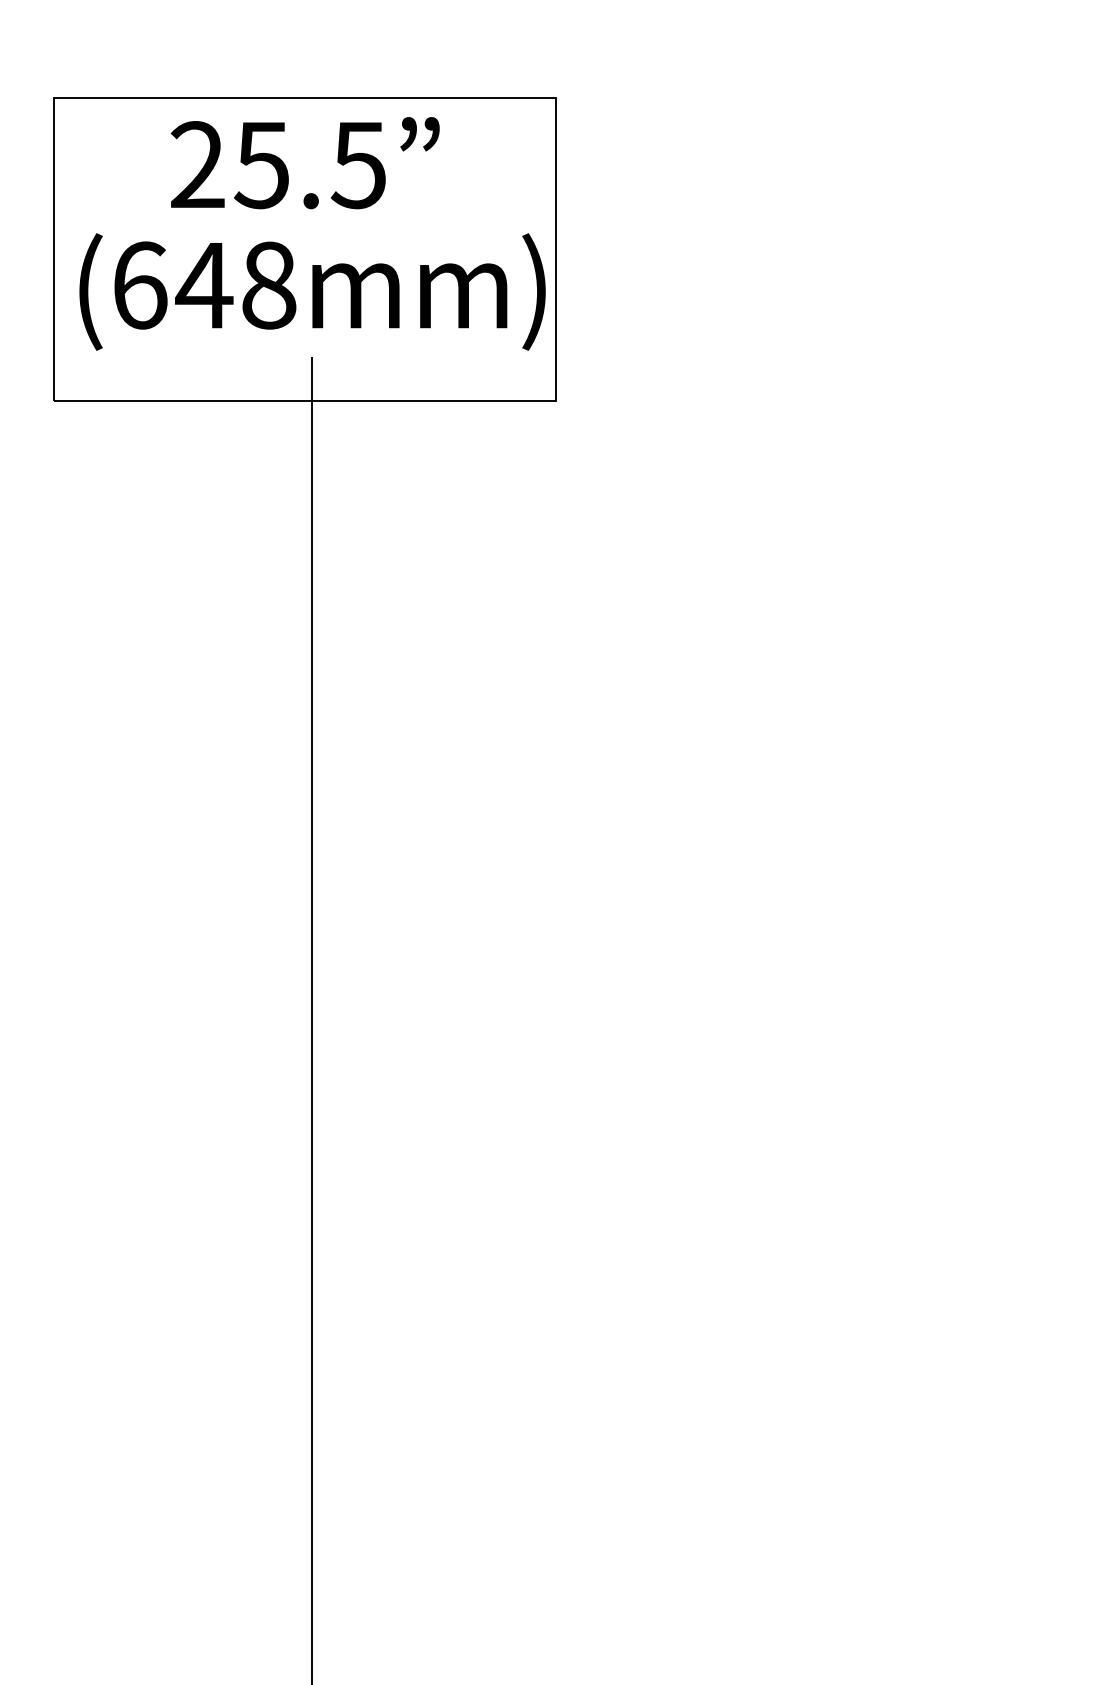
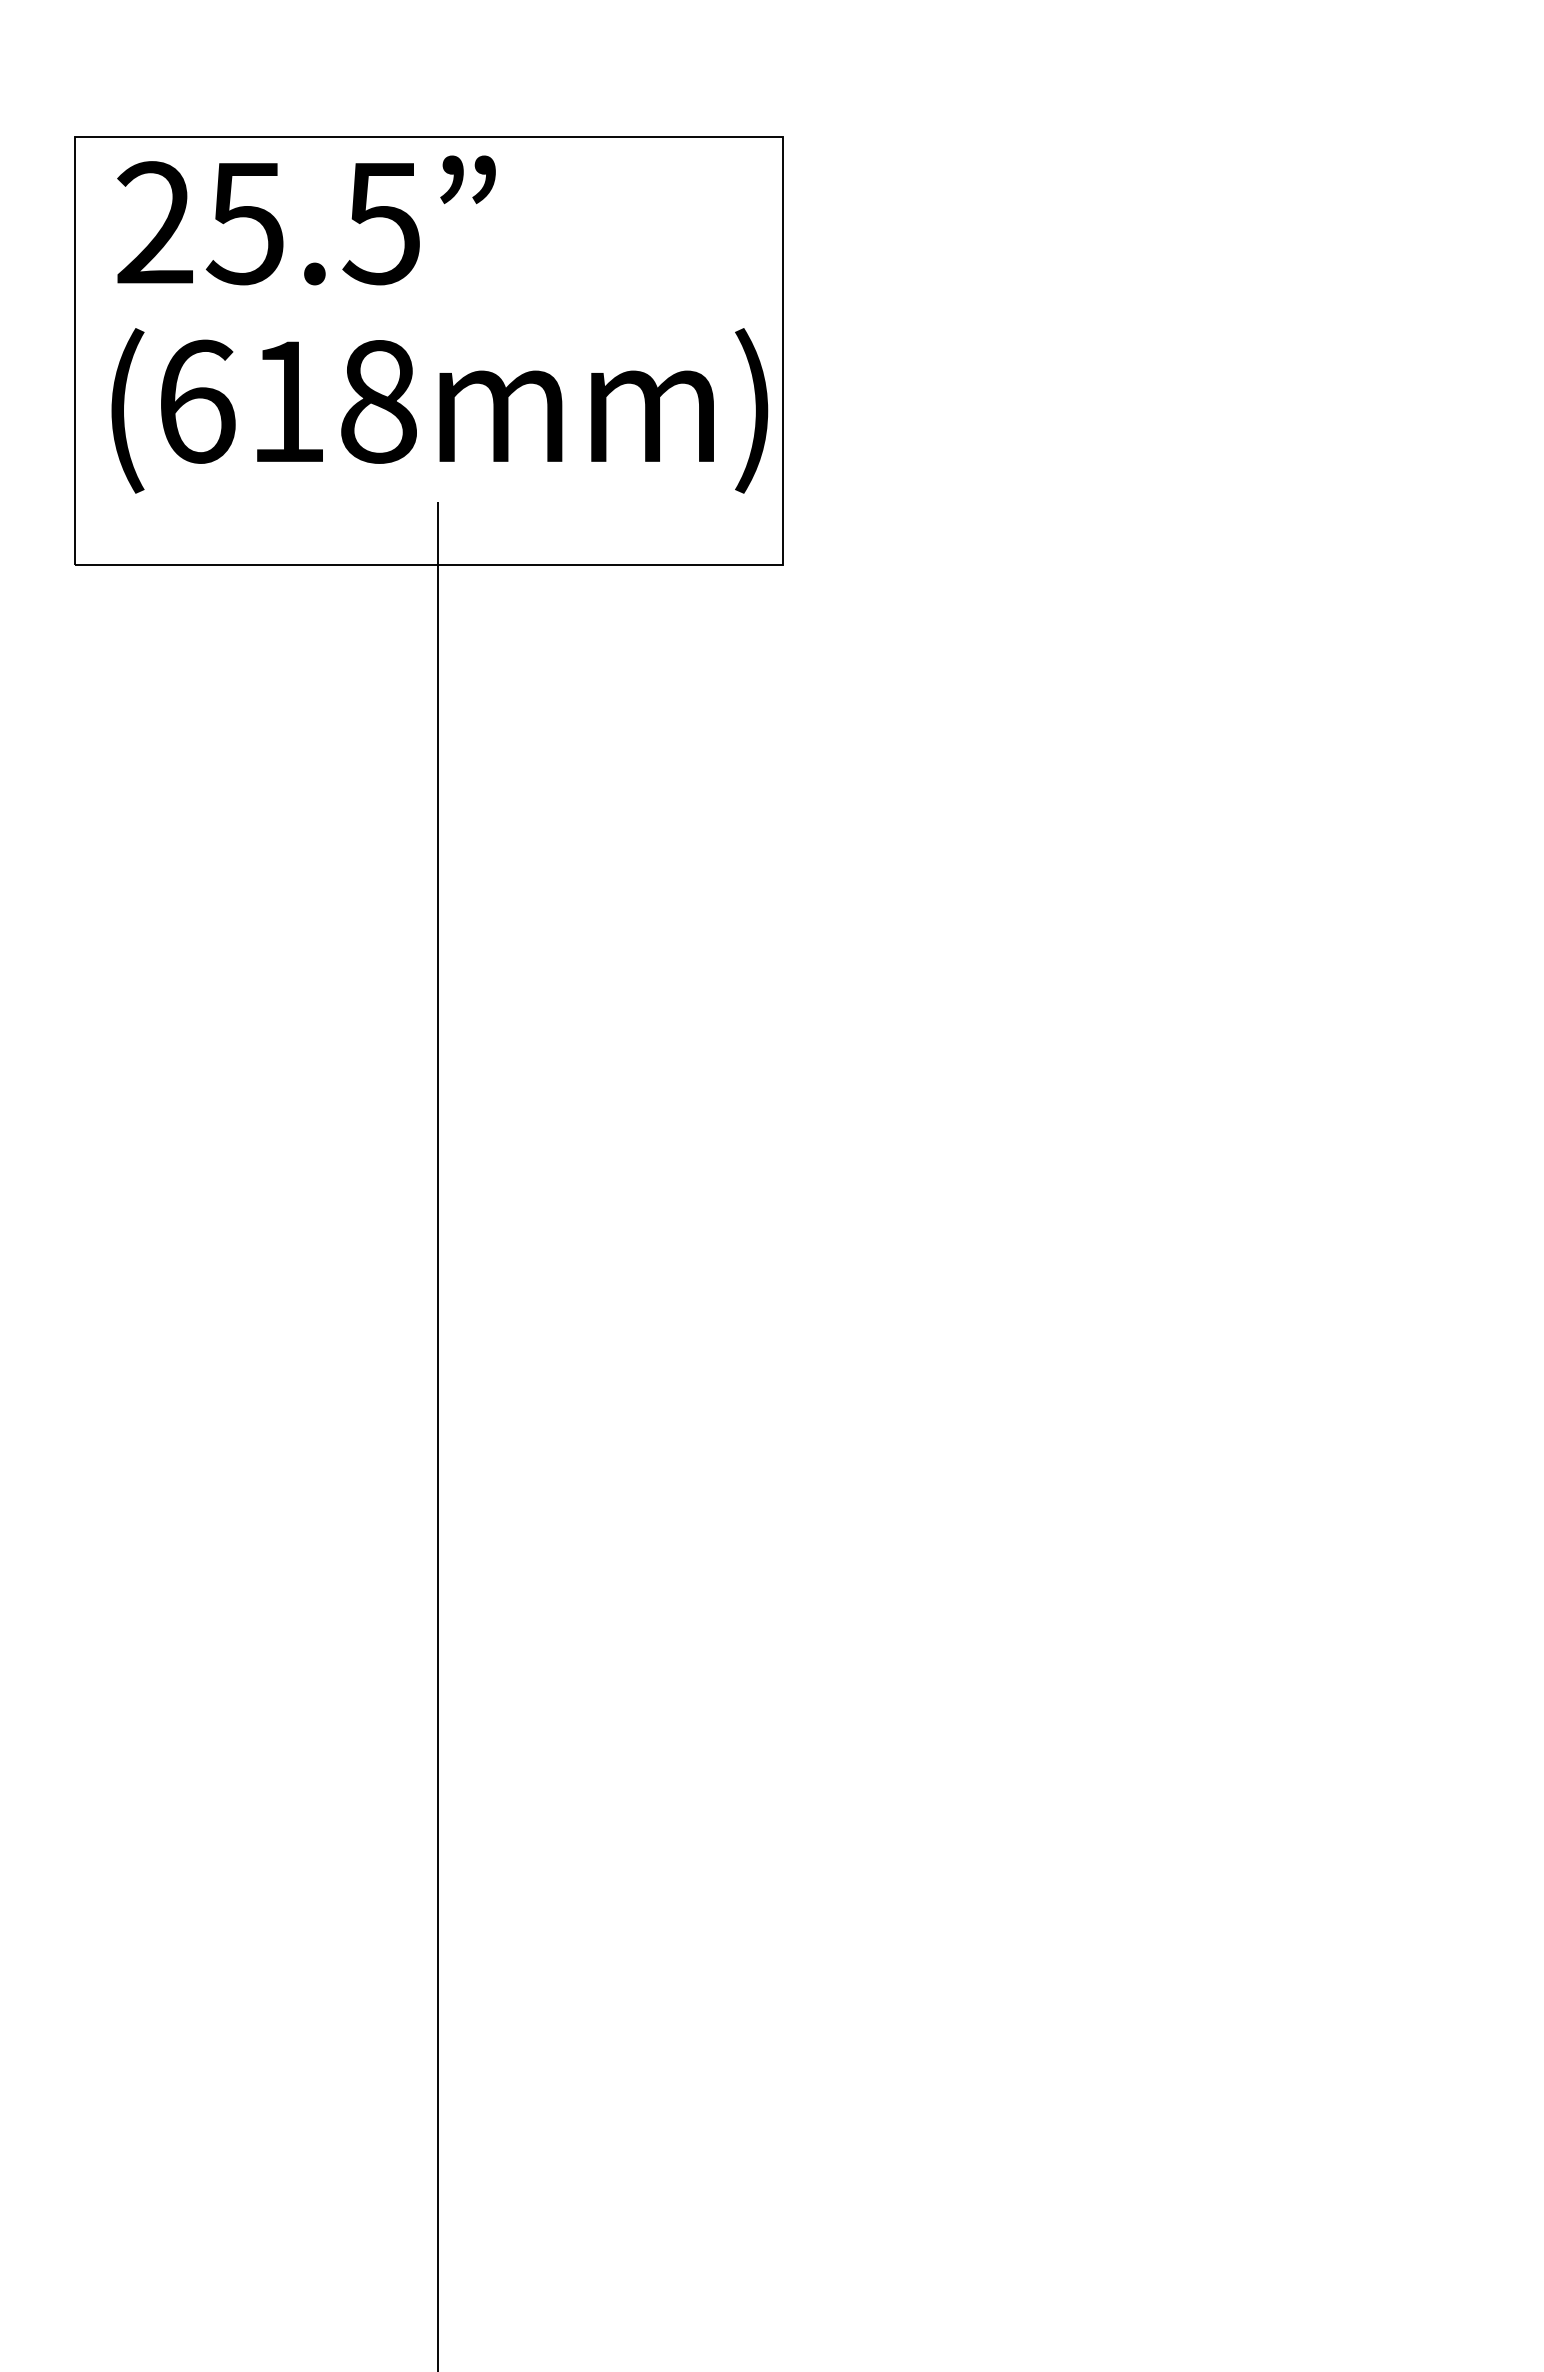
text: (305, 163) -> (306, 220), moved
text: (204, 285) -> (287, 401), (648mm) -> (618mm)

